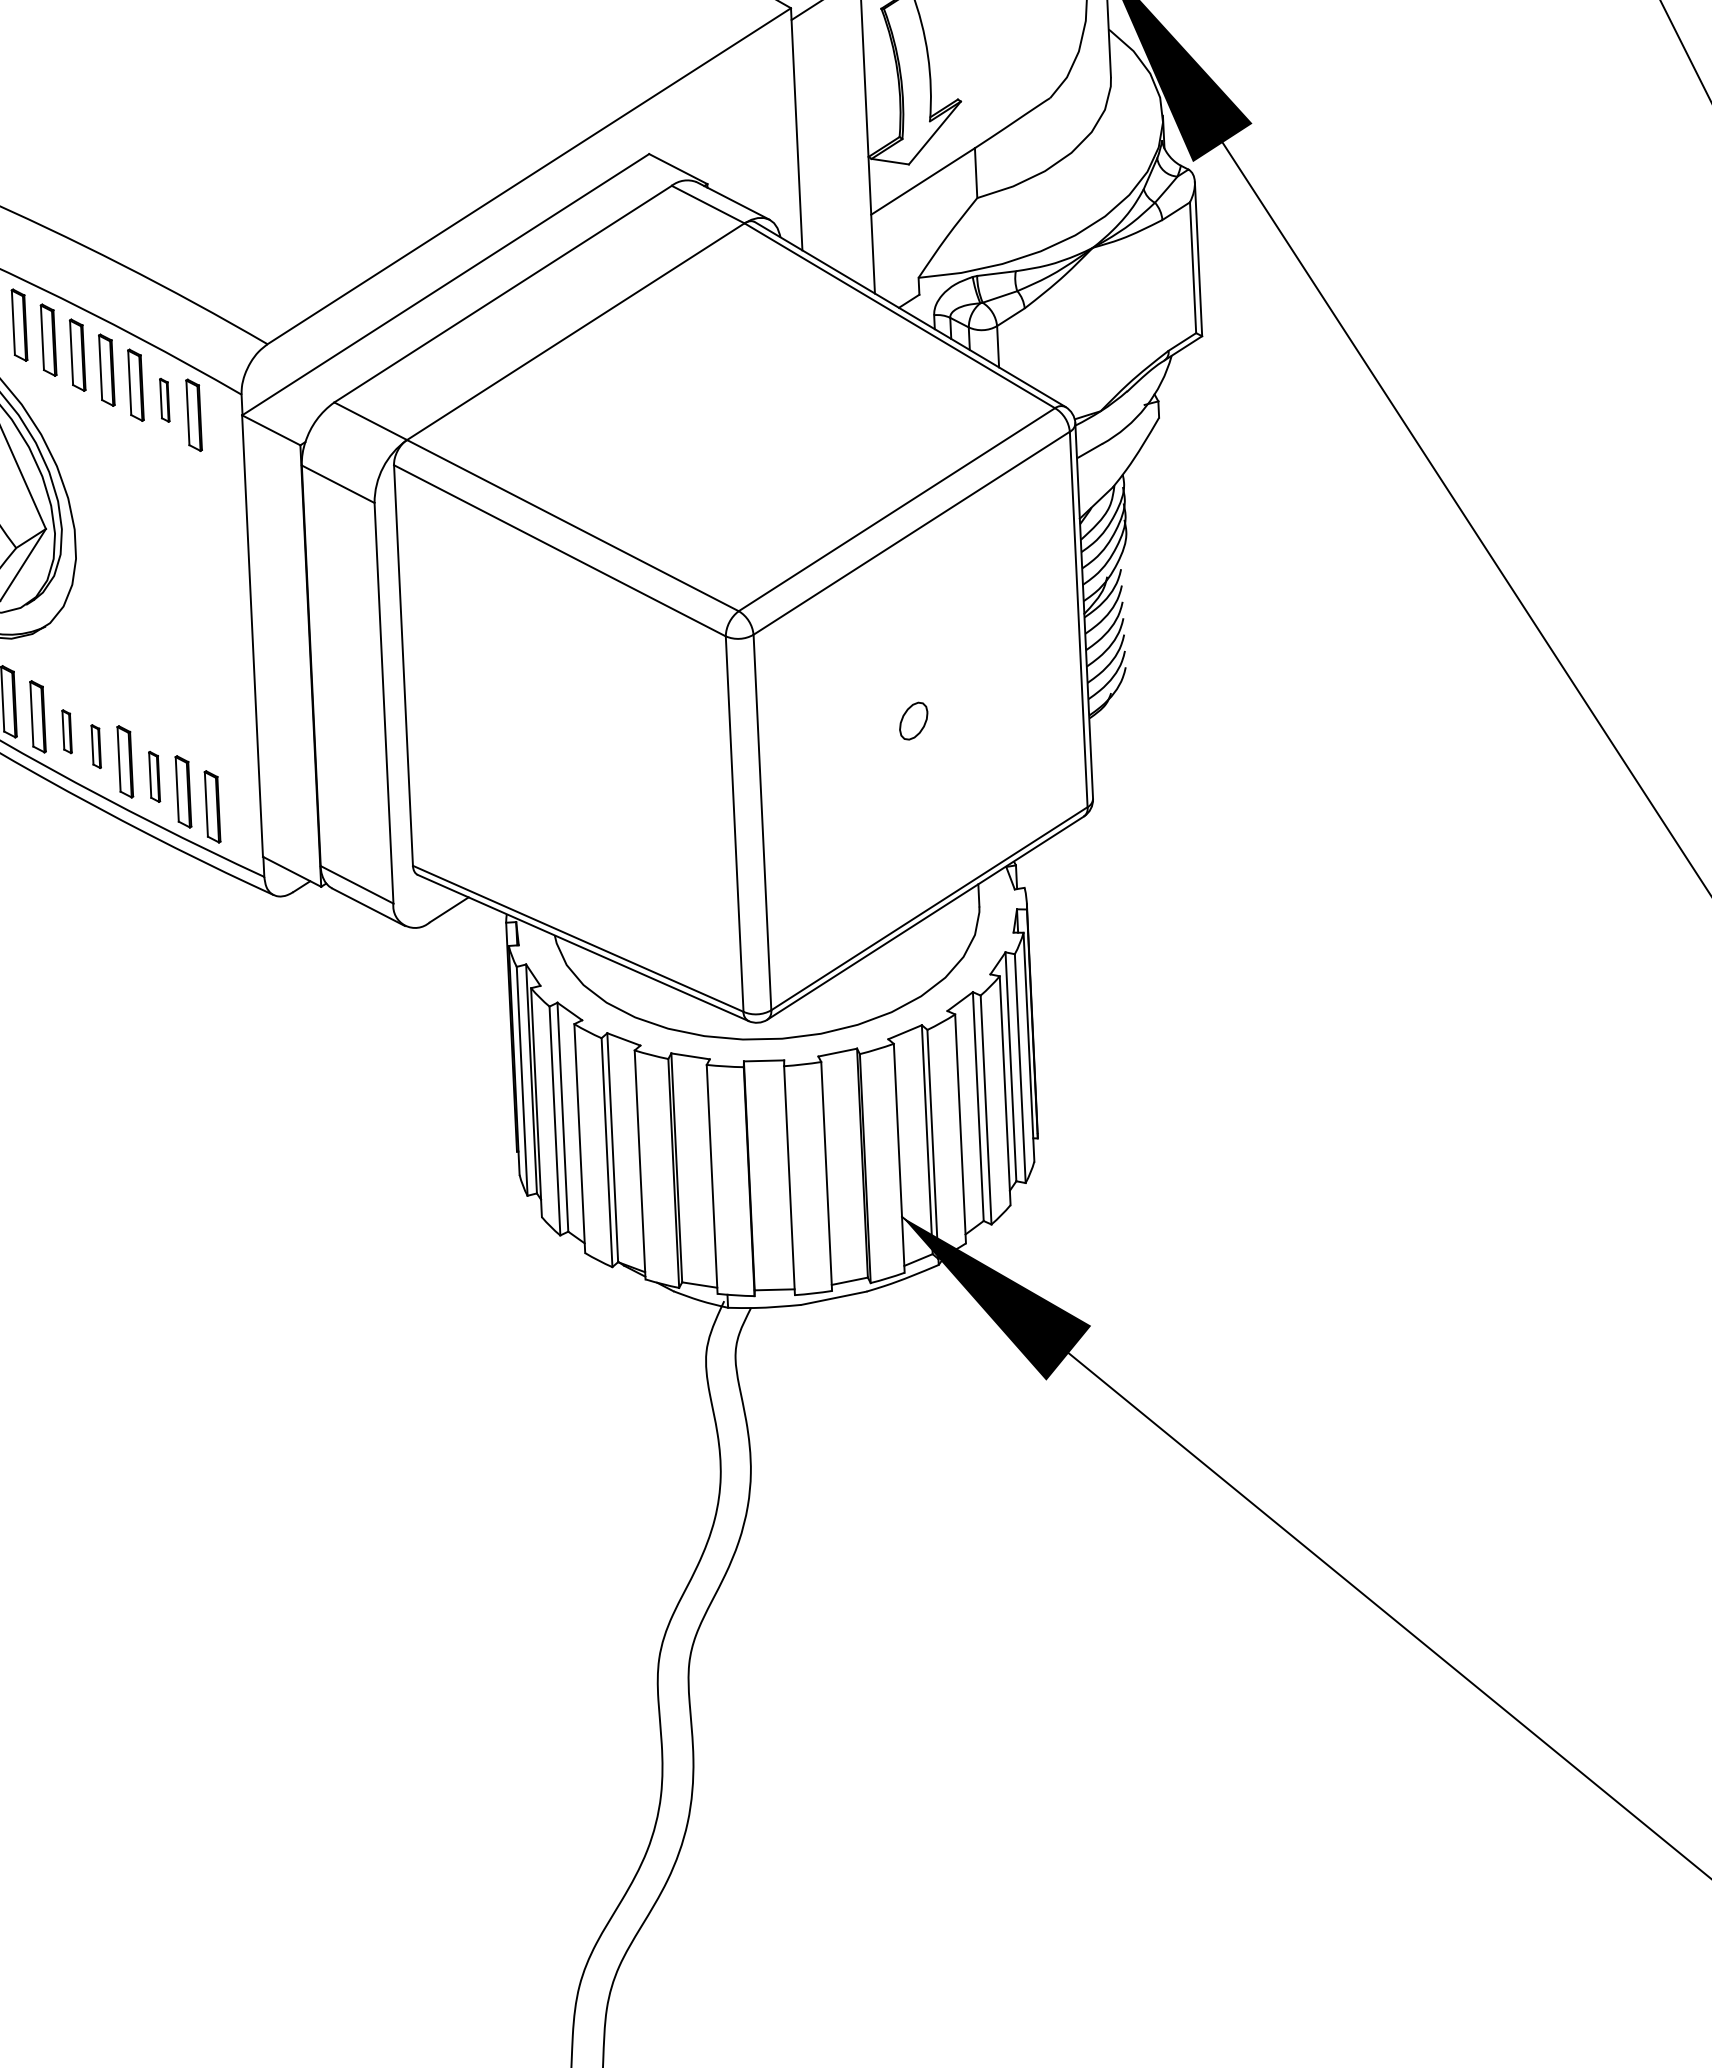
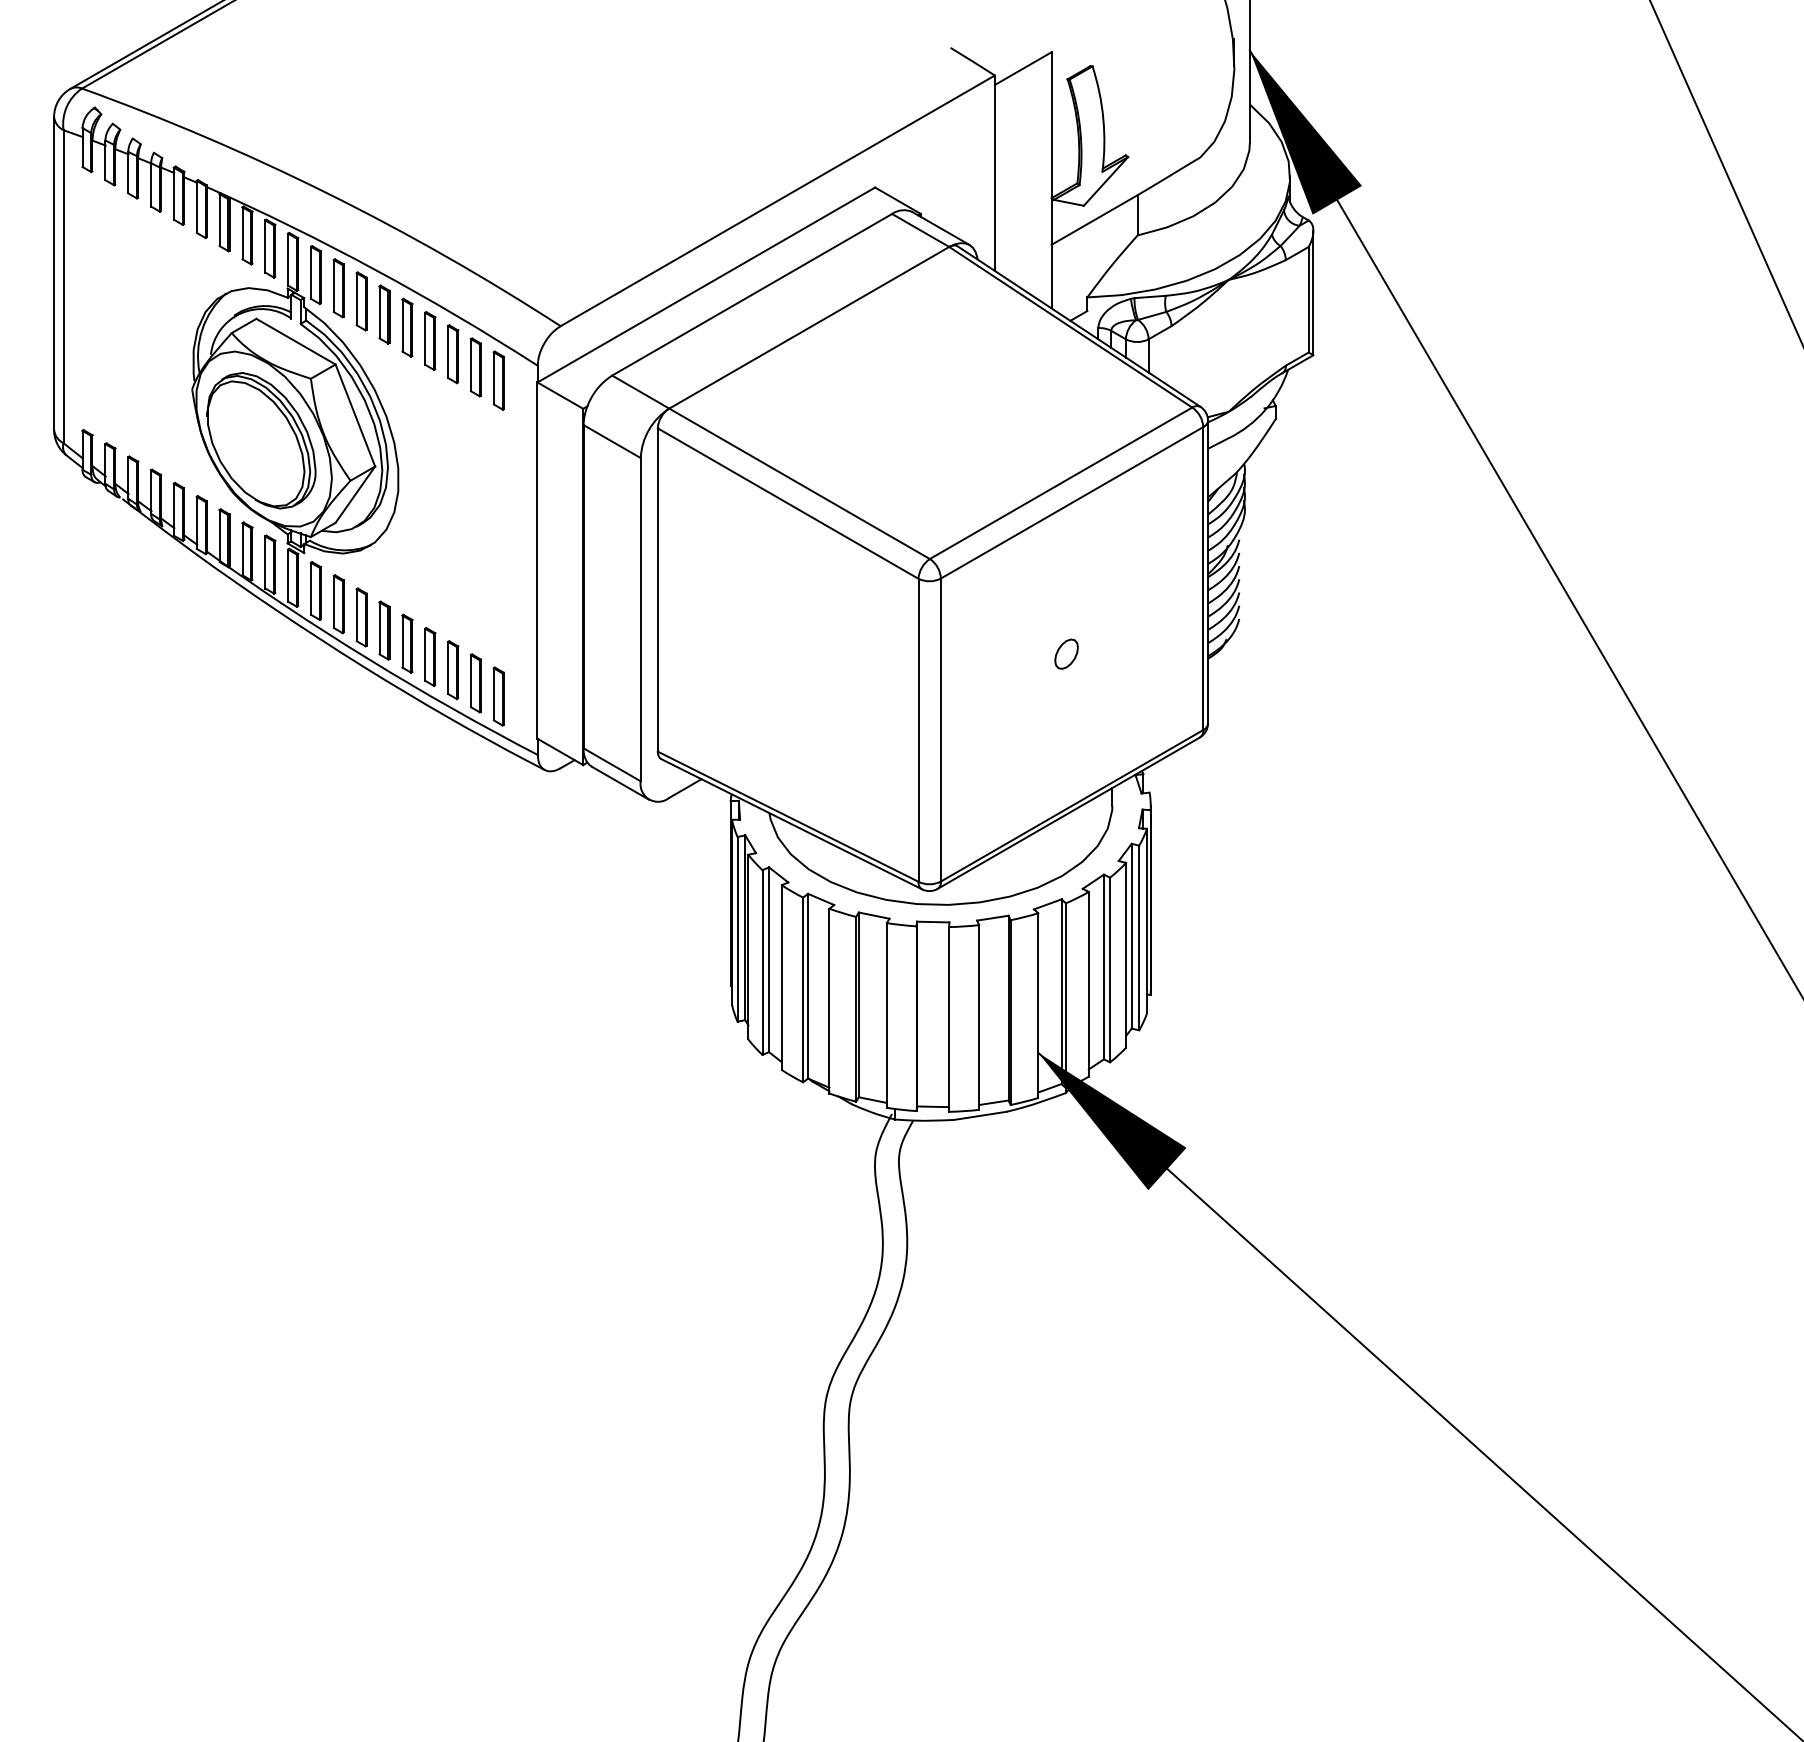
part: (164, 400) -> (475, 367), size x1.67
part: (67, 731) -> (384, 630), size x1.67
part: (96, 746) -> (407, 643), size x1.67
part: (154, 777) -> (453, 670), size x1.43

